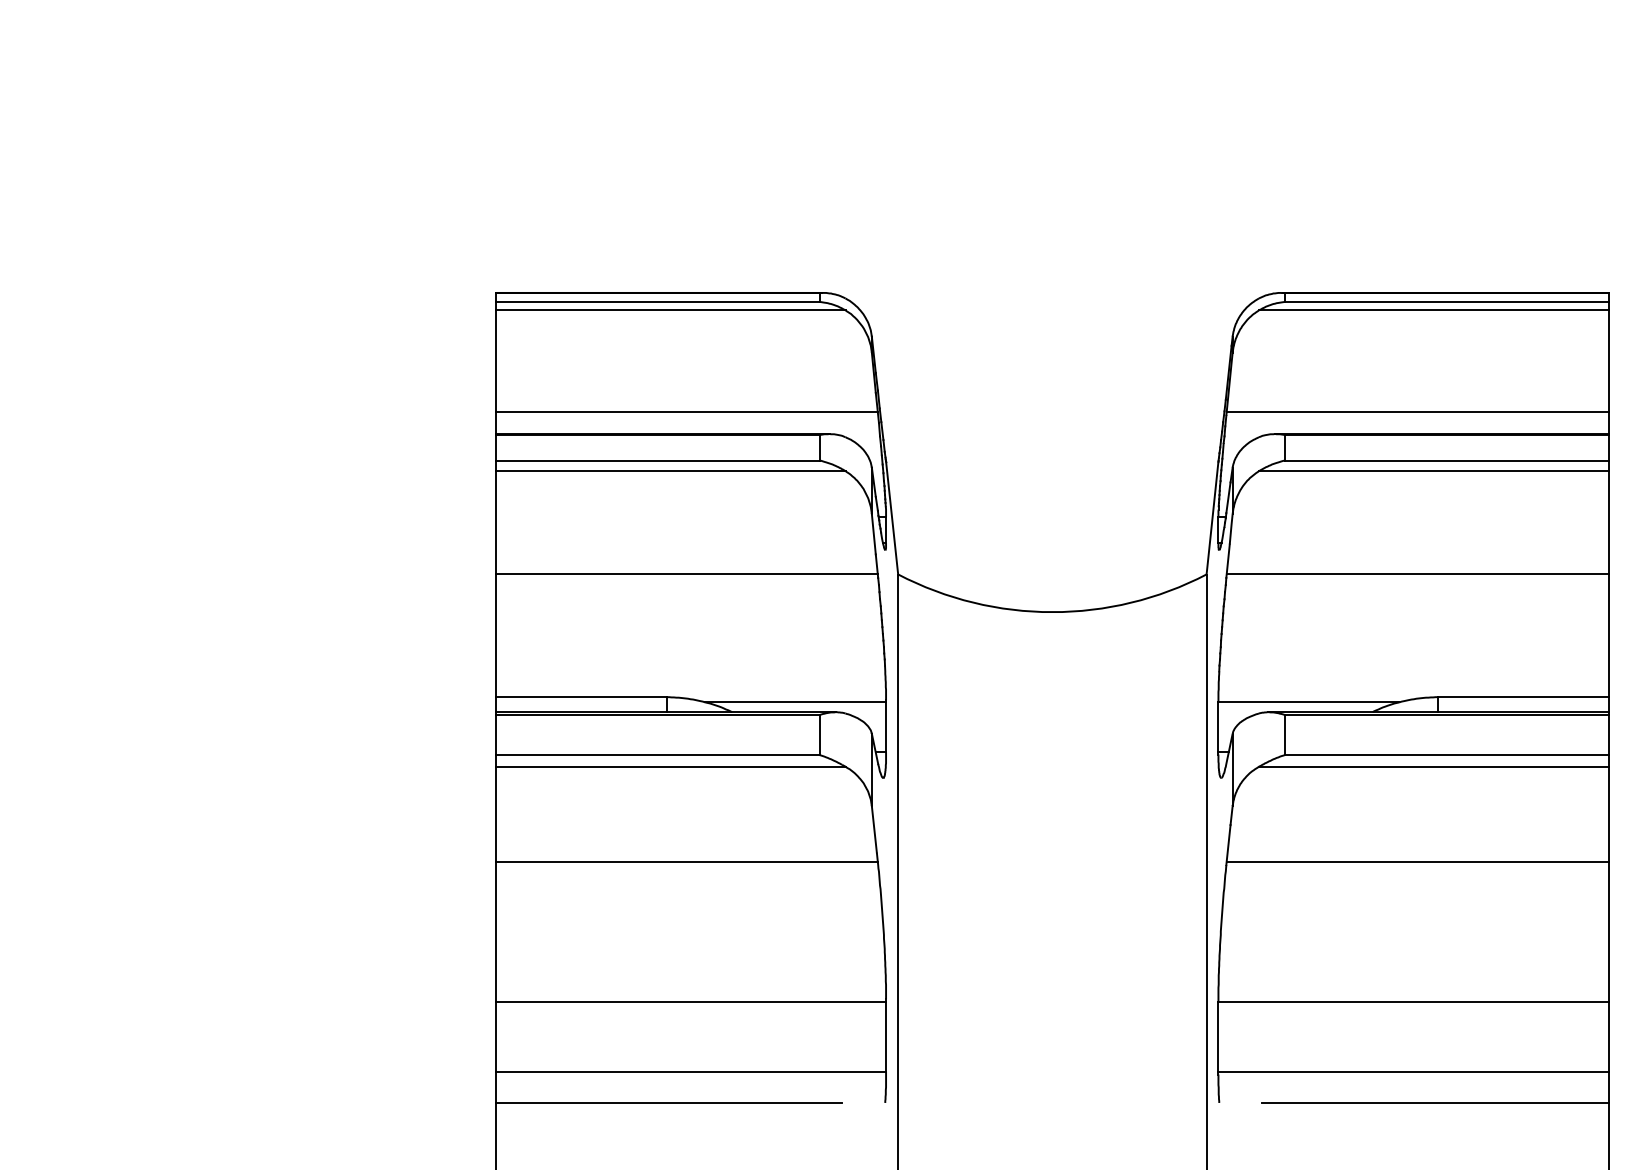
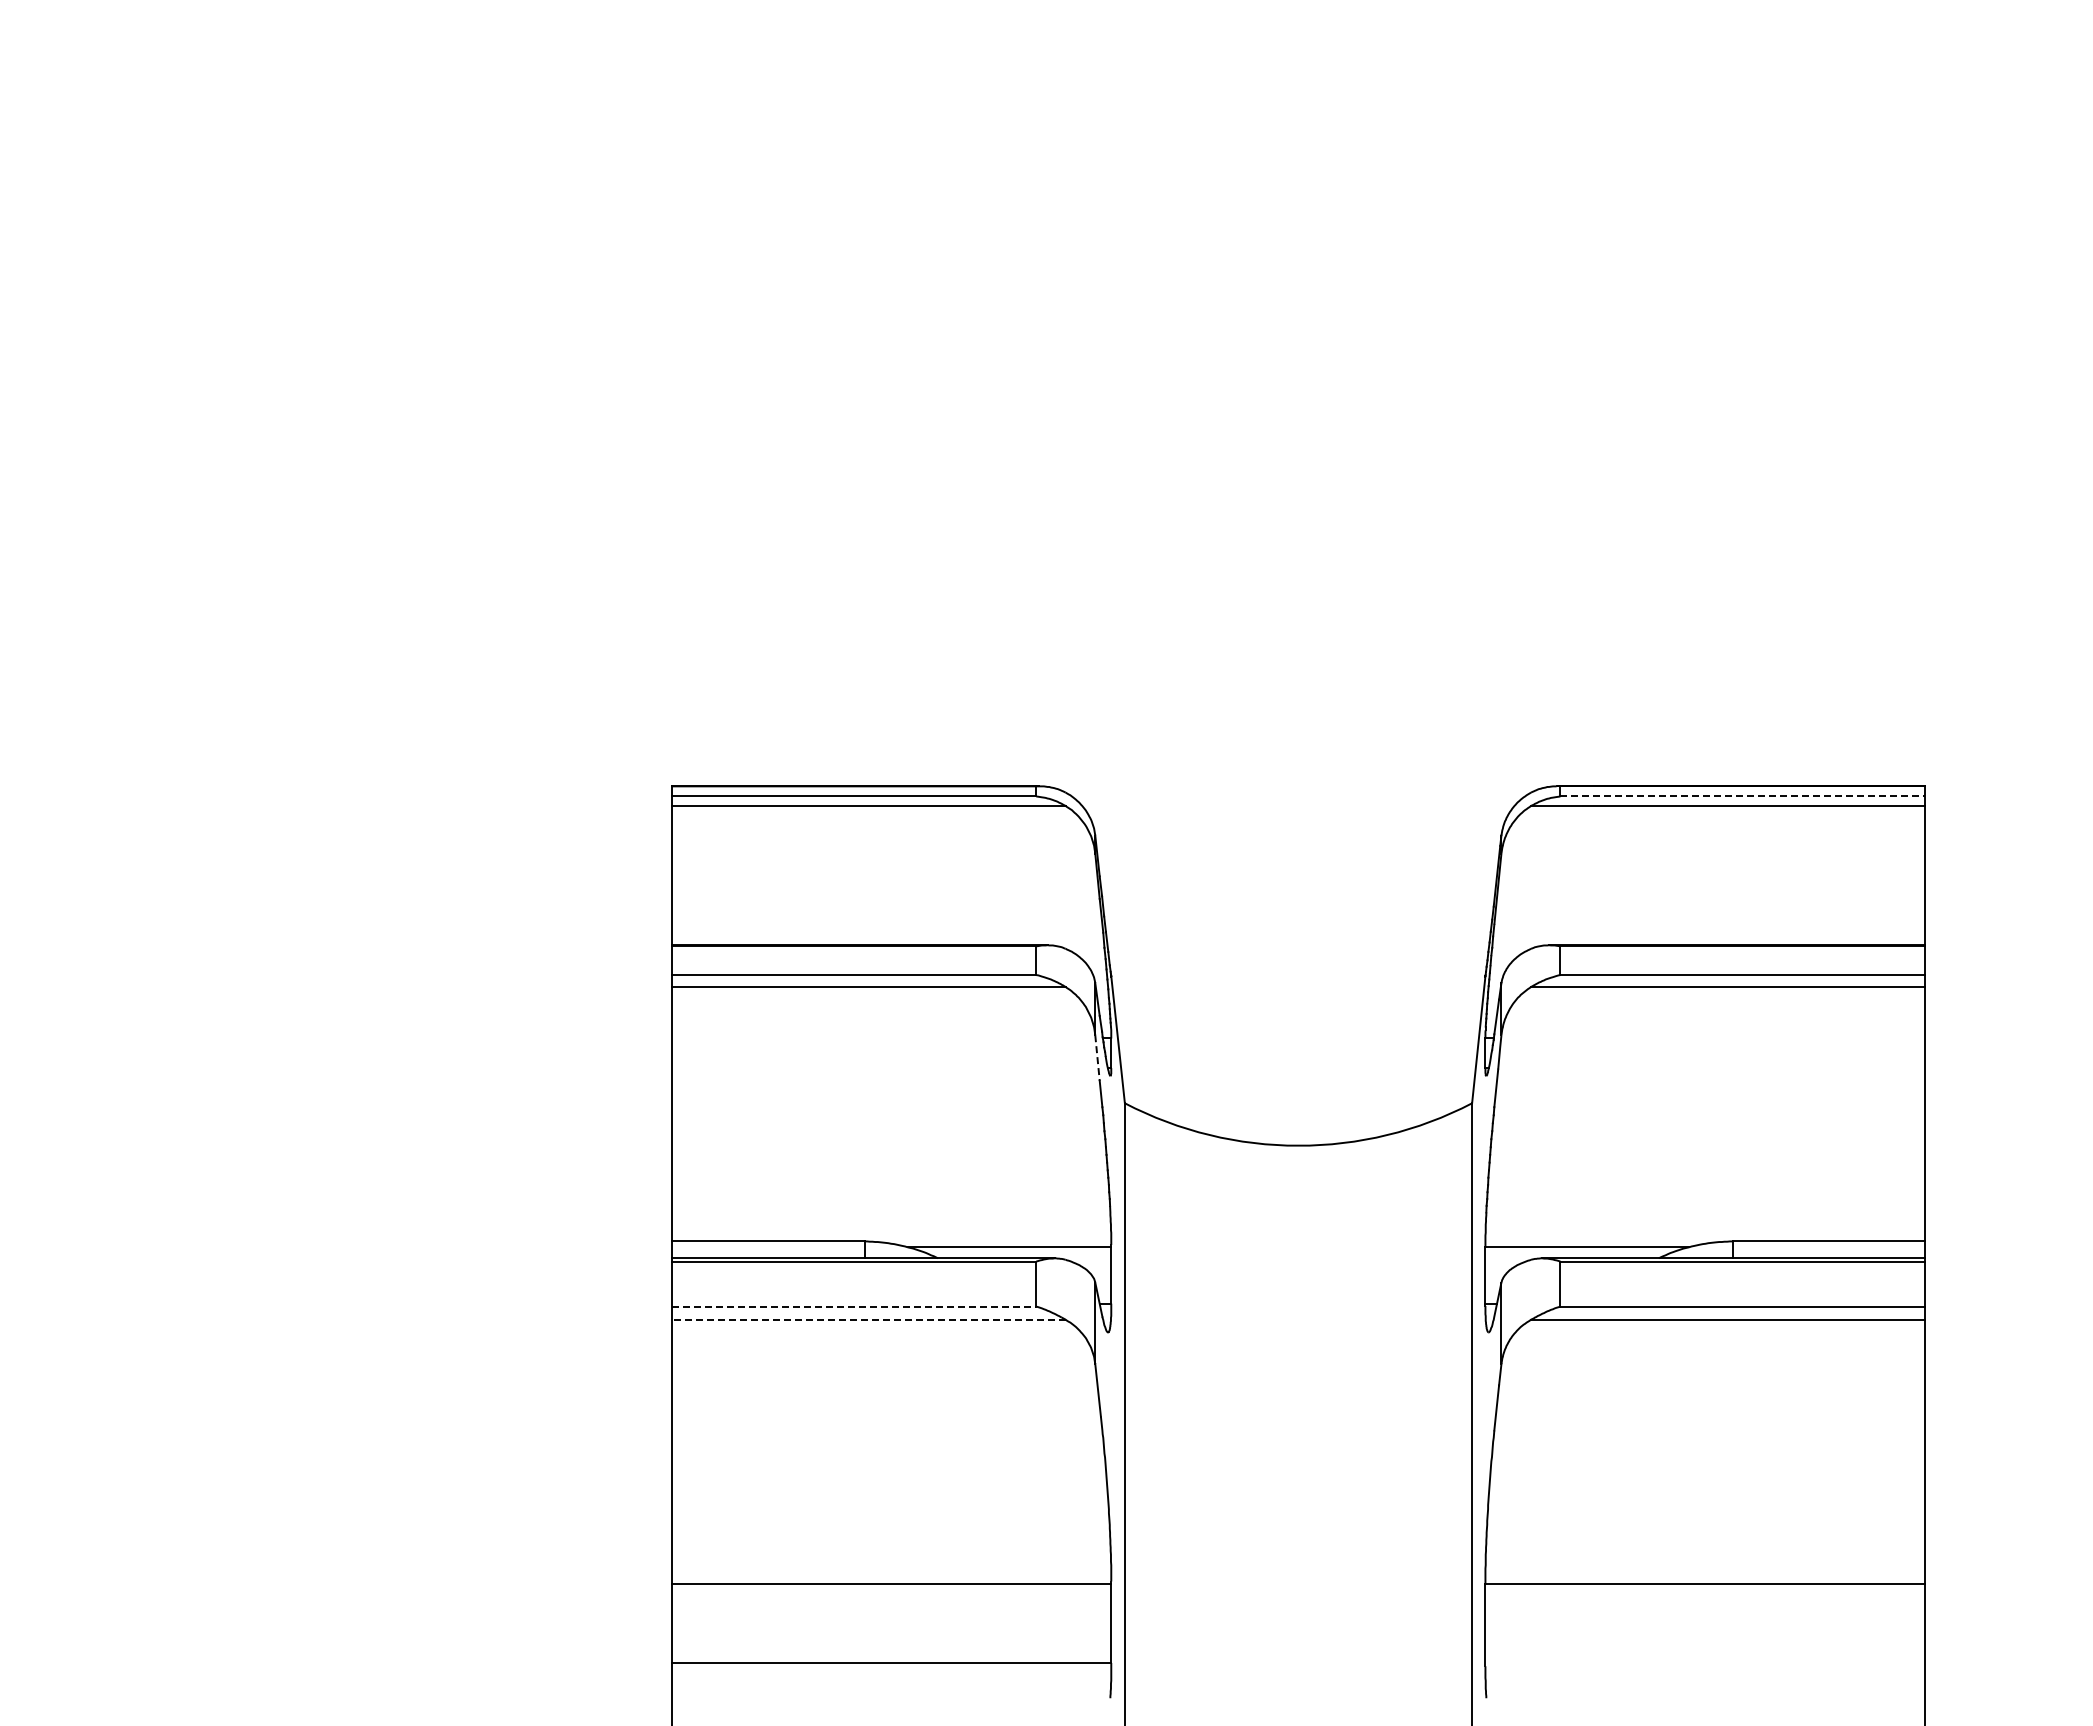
line: (1447, 301) -> (1743, 796), solid -> dashed
line: (686, 412) -> (886, 920), removed
line: (1417, 412) -> (1709, 920), removed
line: (873, 534) -> (1097, 1058), solid -> dashed
line: (686, 574) -> (886, 1103), removed
line: (1417, 574) -> (1709, 1103), removed
line: (657, 754) -> (854, 1306), solid -> dashed
line: (670, 766) -> (868, 1319), solid -> dashed
line: (686, 861) -> (886, 1426), removed
line: (1417, 861) -> (1709, 1426), removed
line: (1413, 1071) -> (1705, 1662), removed
line: (668, 1103) -> (866, 1698), removed
line: (1435, 1103) -> (1729, 1698), removed

